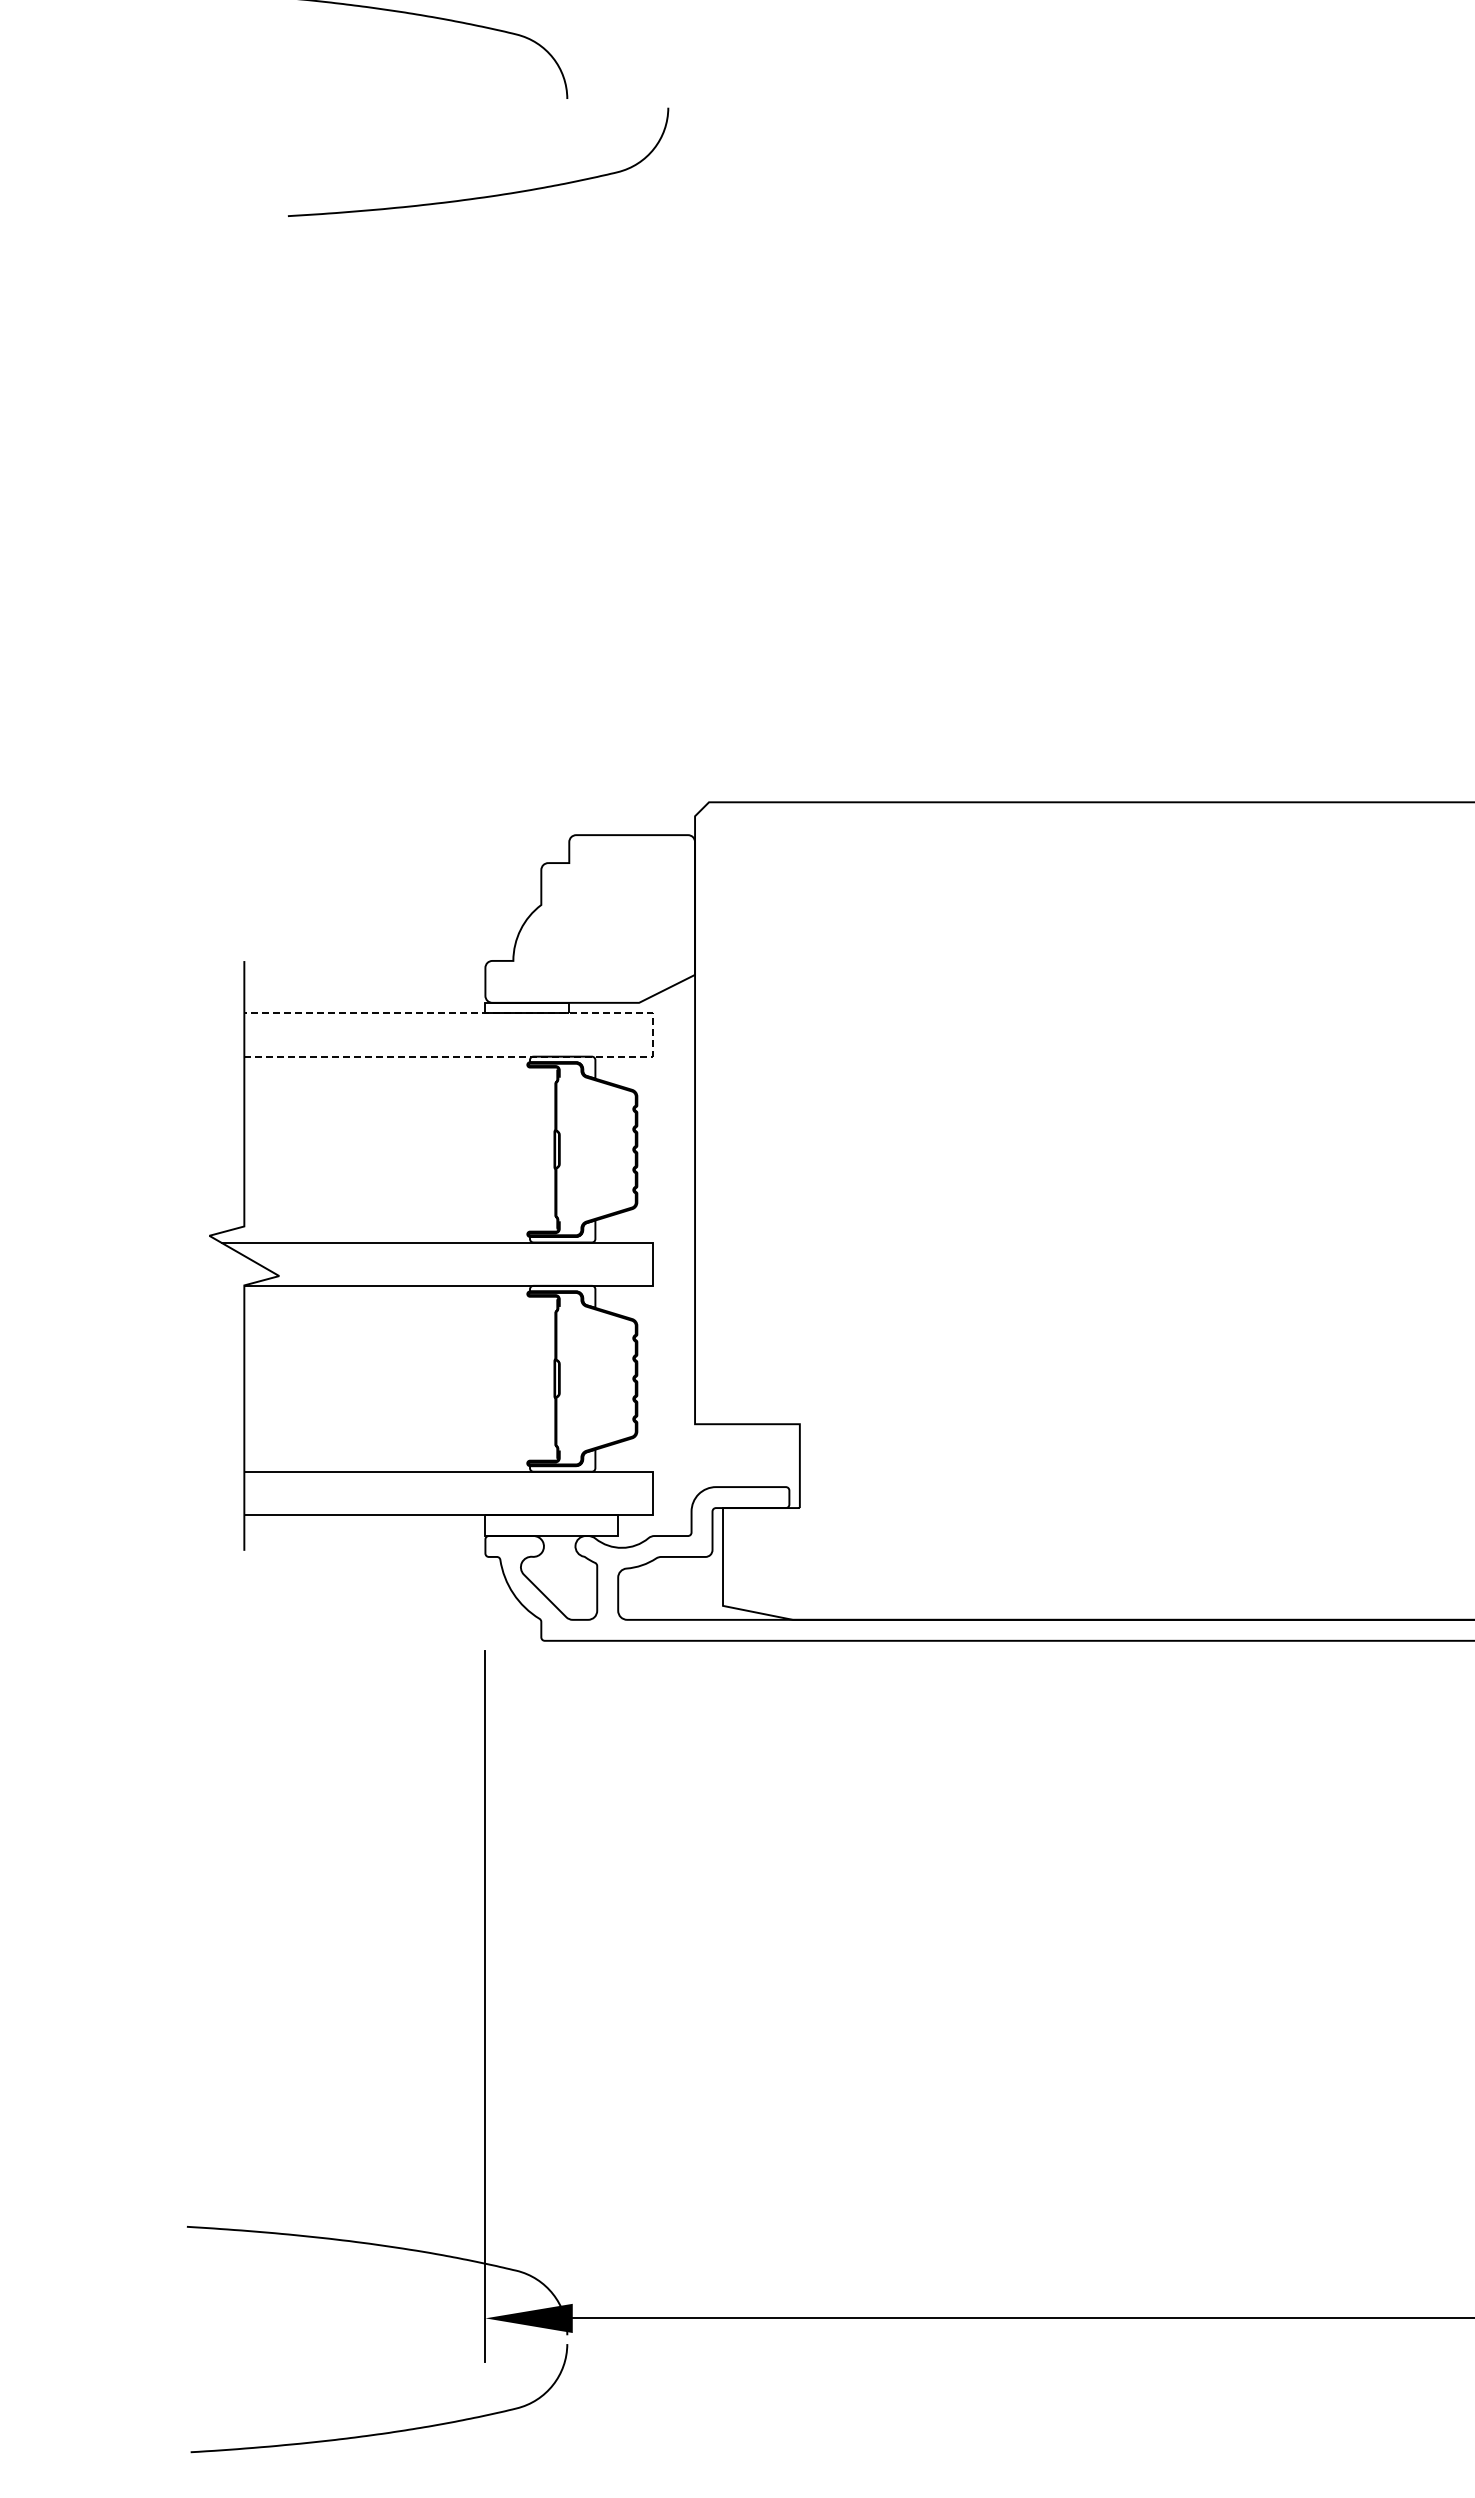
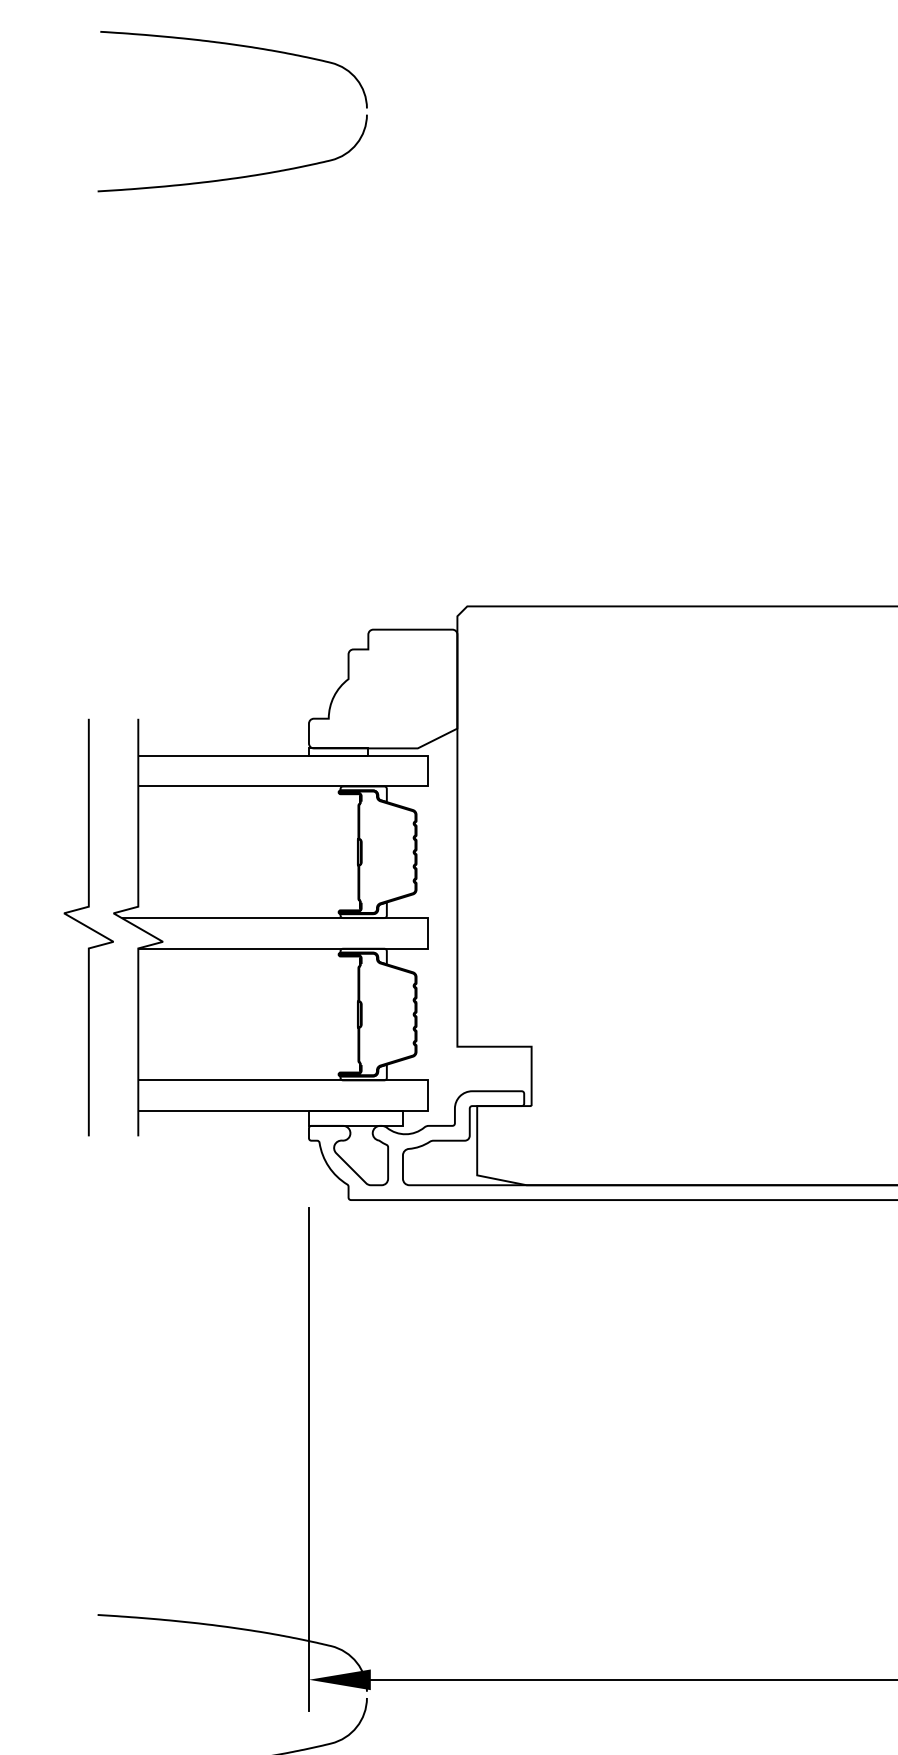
curve: (481, 196) -> (234, 177), moved
line: (653, 1034) -> (427, 770), dashed -> solid
curve: (174, 1255) -> (88, 927), added

